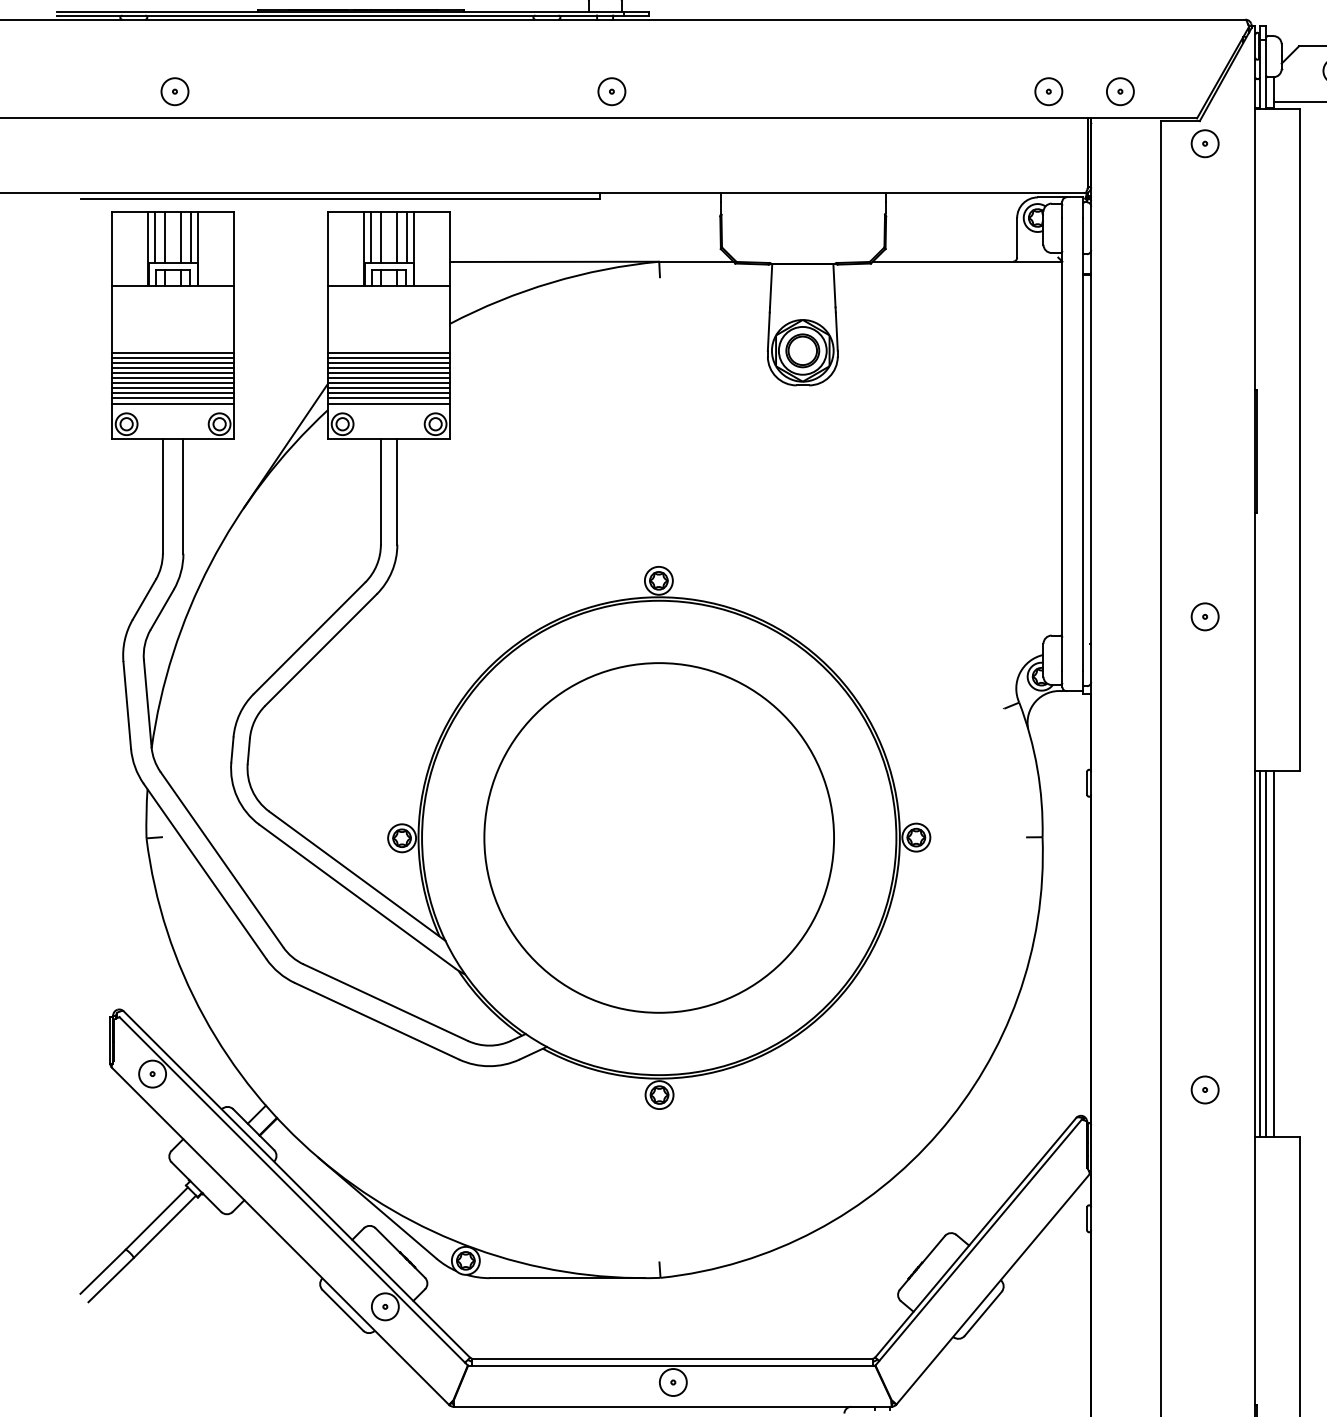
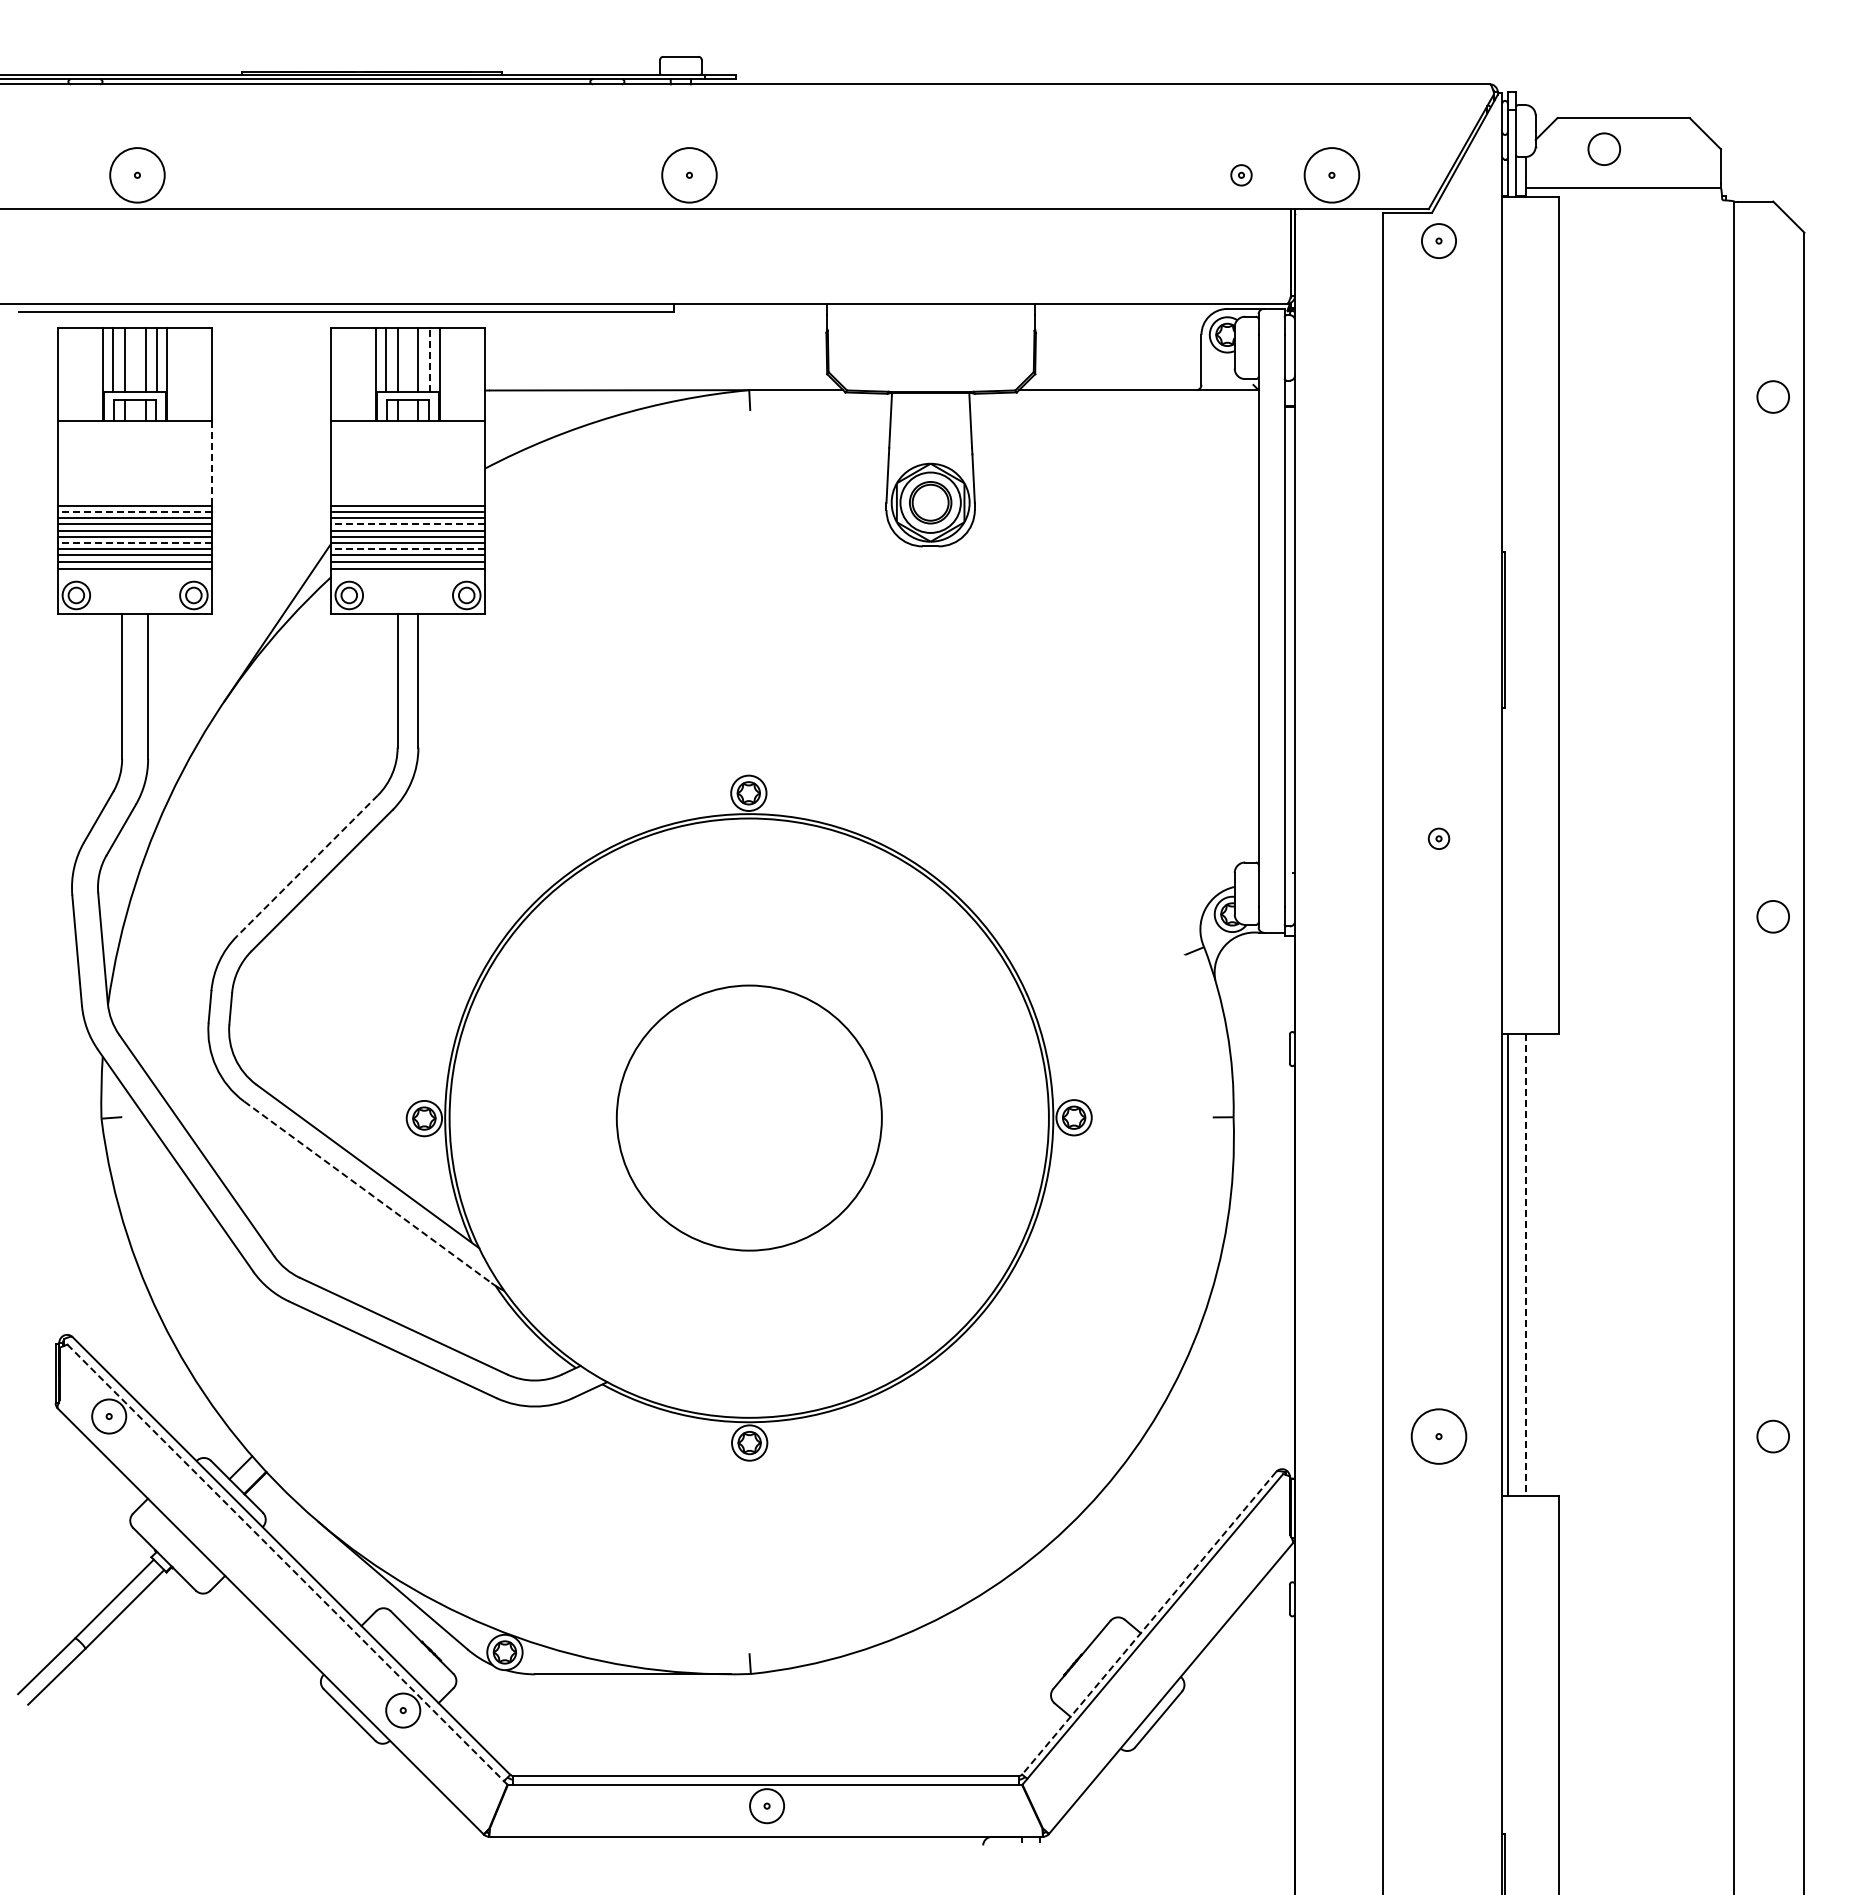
circle: (175, 91) -> (137, 175), size x1.6
circle: (611, 91) -> (689, 175), size x1.6
circle: (1048, 91) -> (1241, 175), size x0.6
circle: (1120, 91) -> (1331, 175), size x1.6
line: (406, 237) -> (430, 359), solid -> dashed
line: (234, 319) -> (212, 463), solid -> dashed
line: (173, 357) -> (135, 511), solid -> dashed
line: (389, 368) -> (408, 524), solid -> dashed
line: (173, 382) -> (135, 542), solid -> dashed
line: (389, 387) -> (408, 549), solid -> dashed
circle: (1204, 616) -> (1438, 838), size x0.6
line: (309, 637) -> (307, 865), solid -> dashed
circle: (659, 837) -> (749, 1117), size x0.6
line: (357, 896) -> (368, 1192), solid -> dashed
line: (1265, 953) -> (1515, 1264), removed
line: (1274, 954) -> (1526, 1265), solid -> dashed
circle: (1204, 1089) -> (1438, 1436), size x1.6
line: (293, 1191) -> (287, 1564), solid -> dashed
line: (976, 1237) -> (1149, 1623), solid -> dashed

